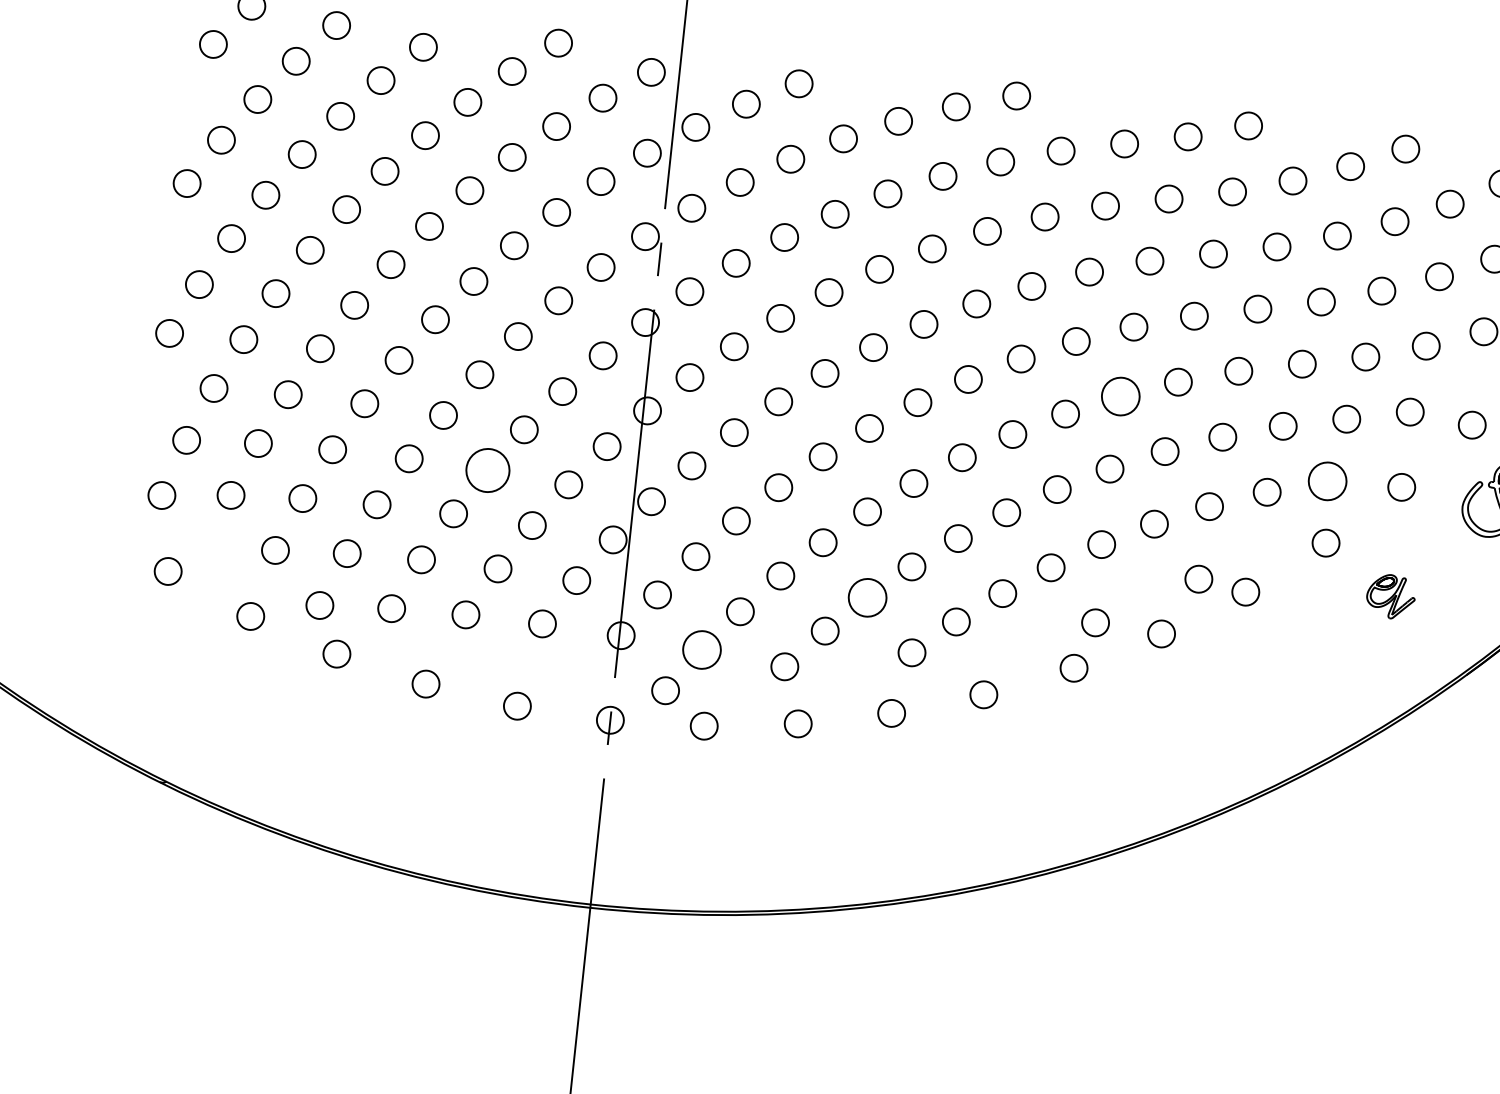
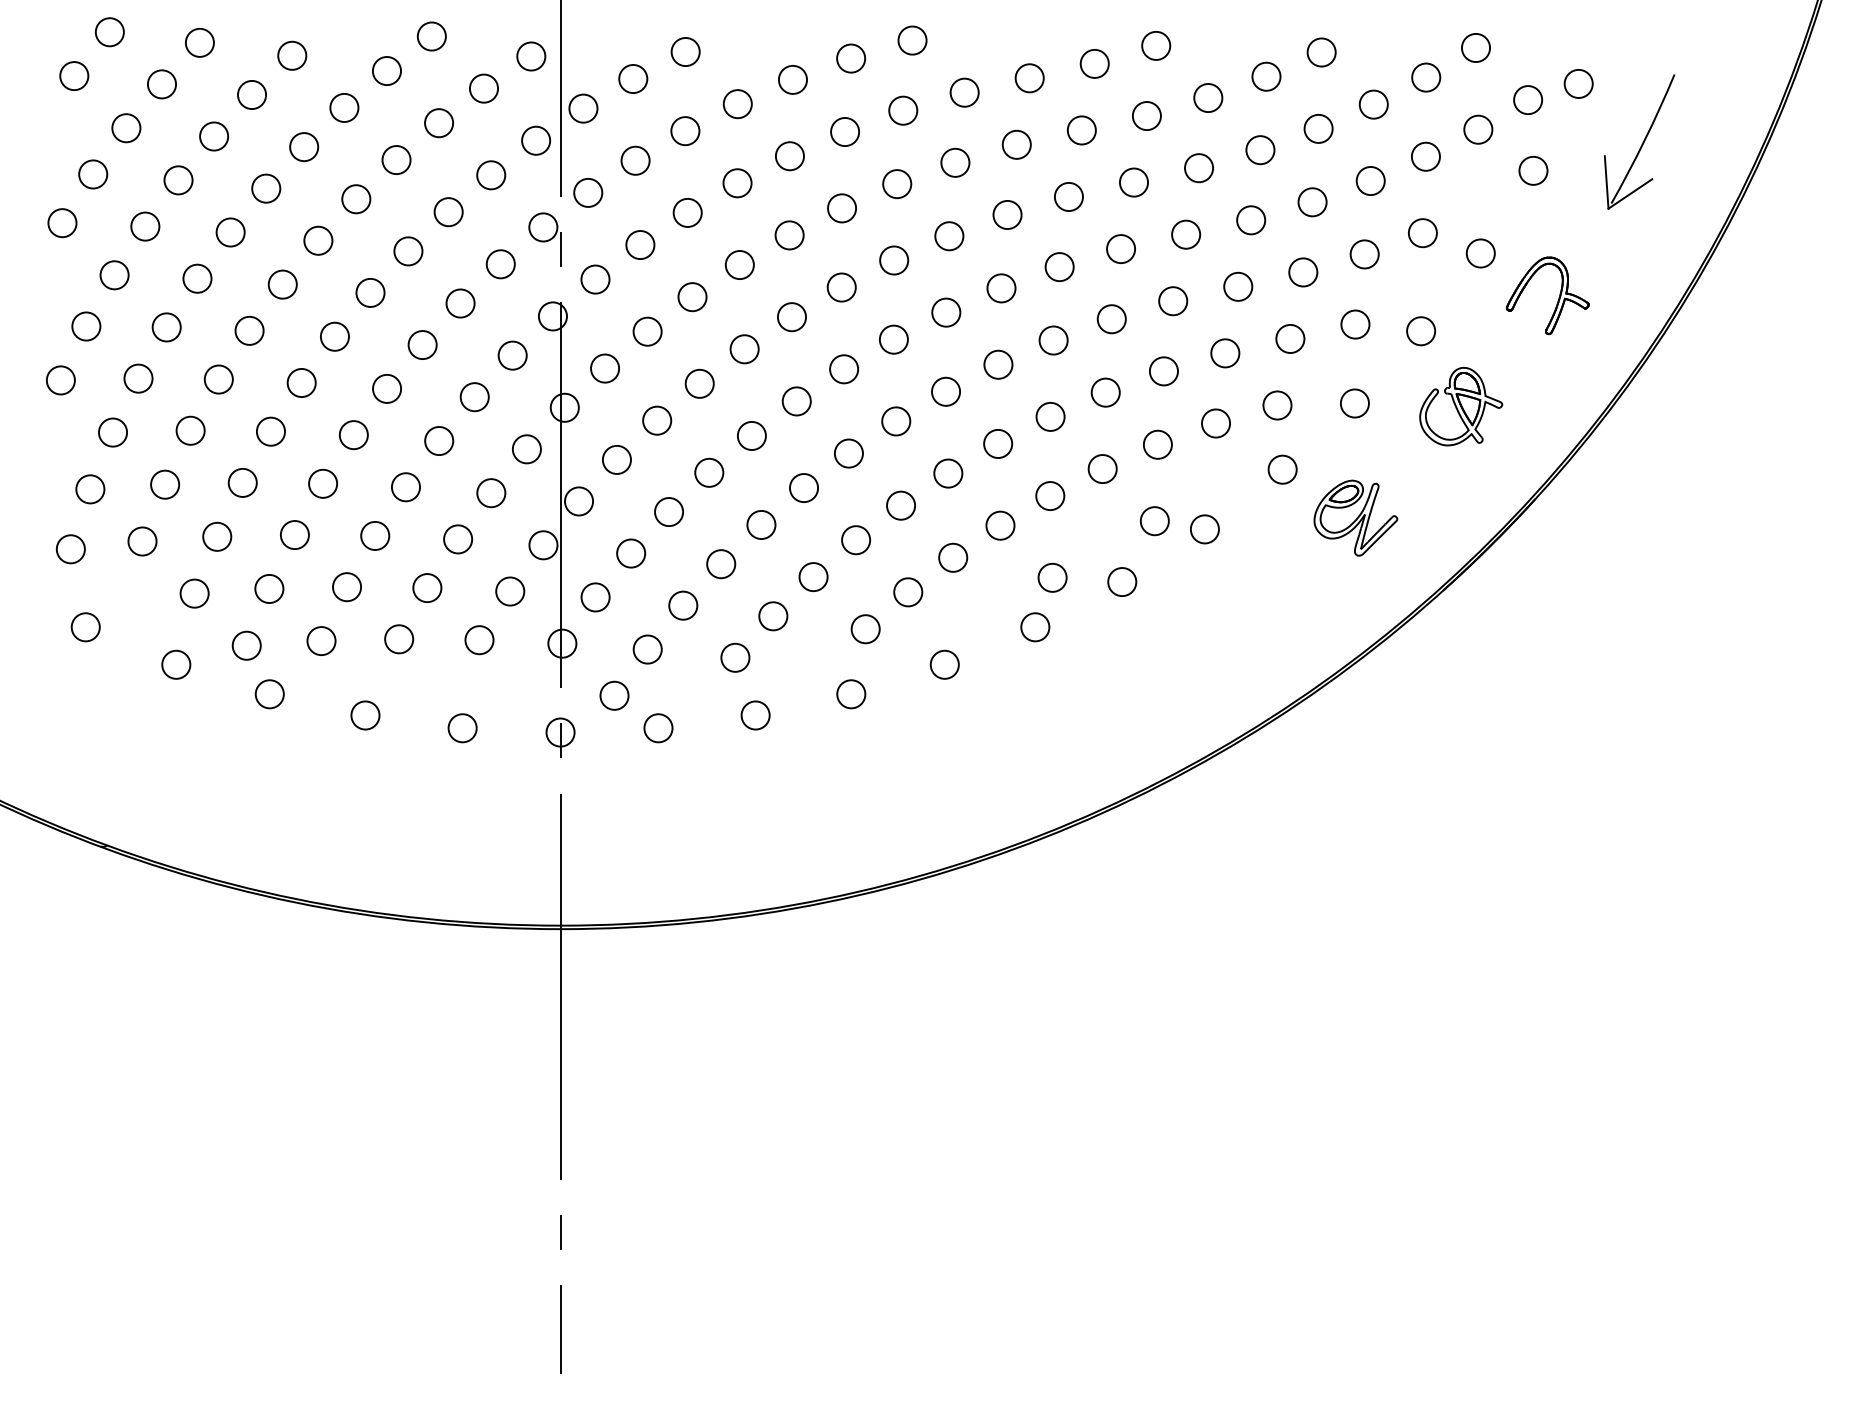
circle: (1120, 396) -> (1053, 340), size x0.71
circle: (487, 470) -> (405, 487), size x0.62
circle: (1327, 481) -> (1277, 405), size x0.71
part: (1390, 596) -> (1355, 517), size x1.67
circle: (867, 597) -> (813, 576), size x0.71
circle: (701, 649) -> (647, 649), size x0.71

